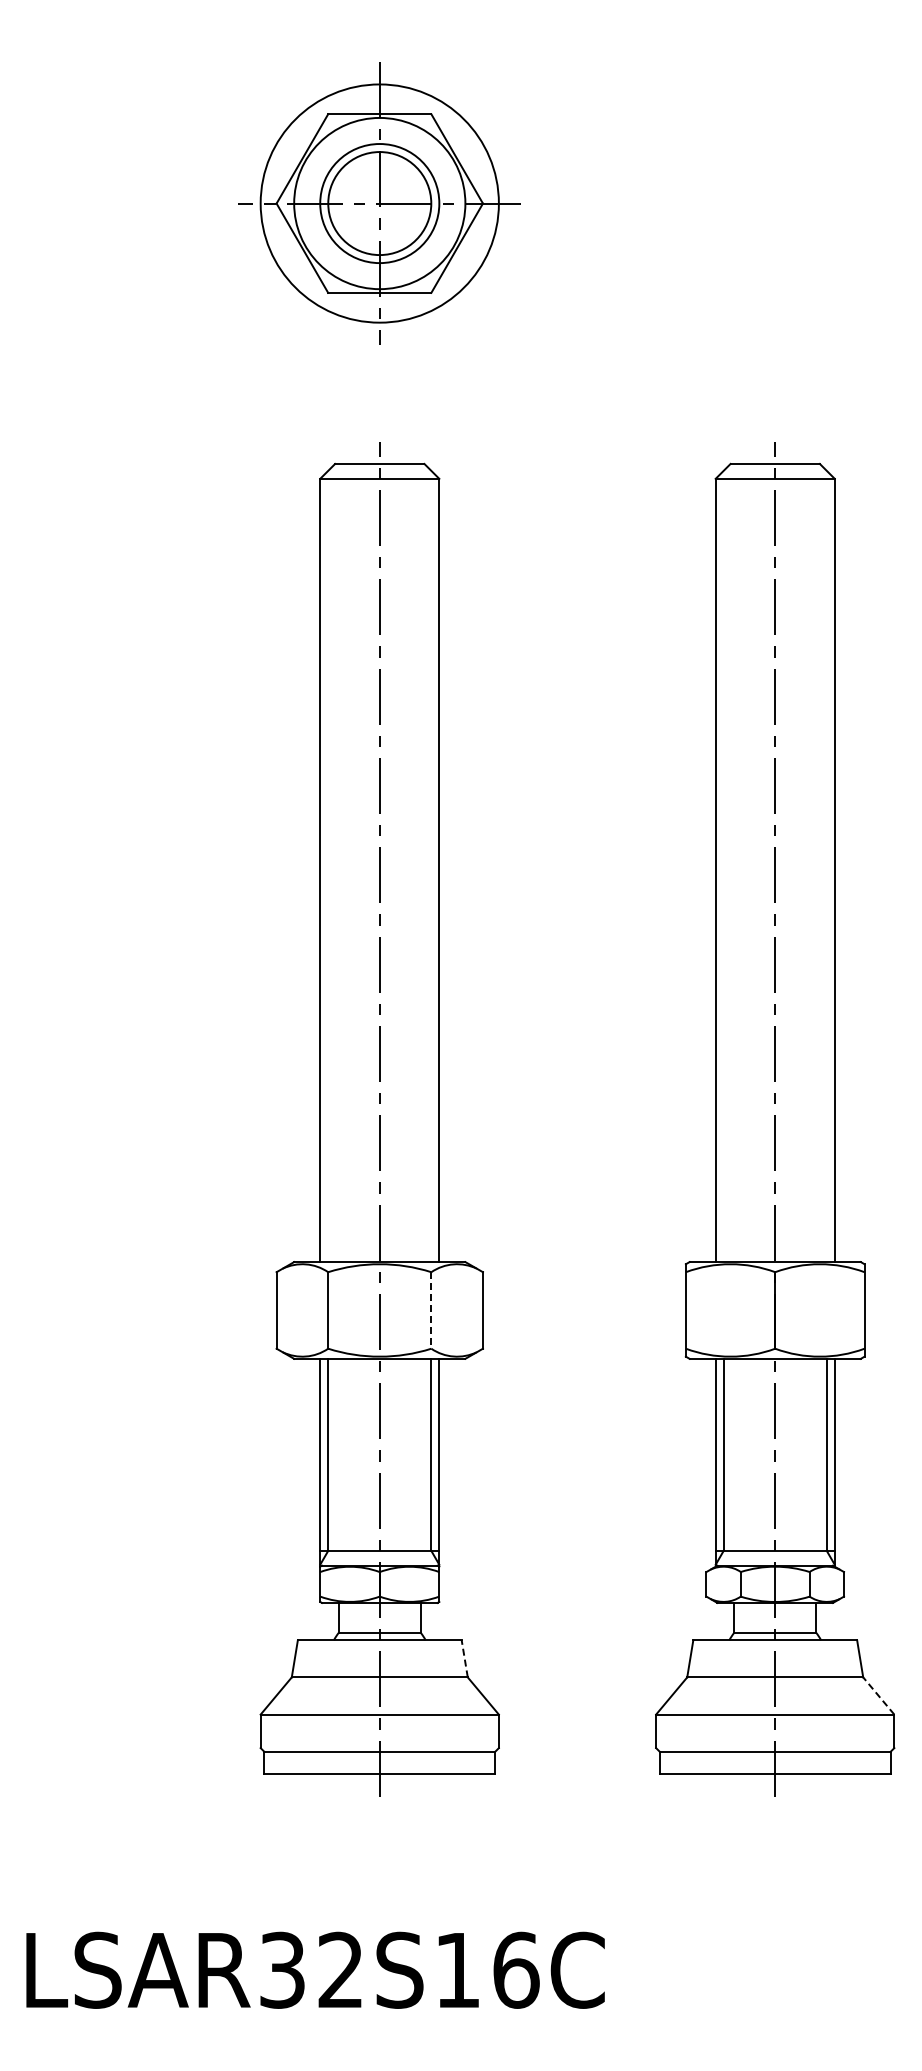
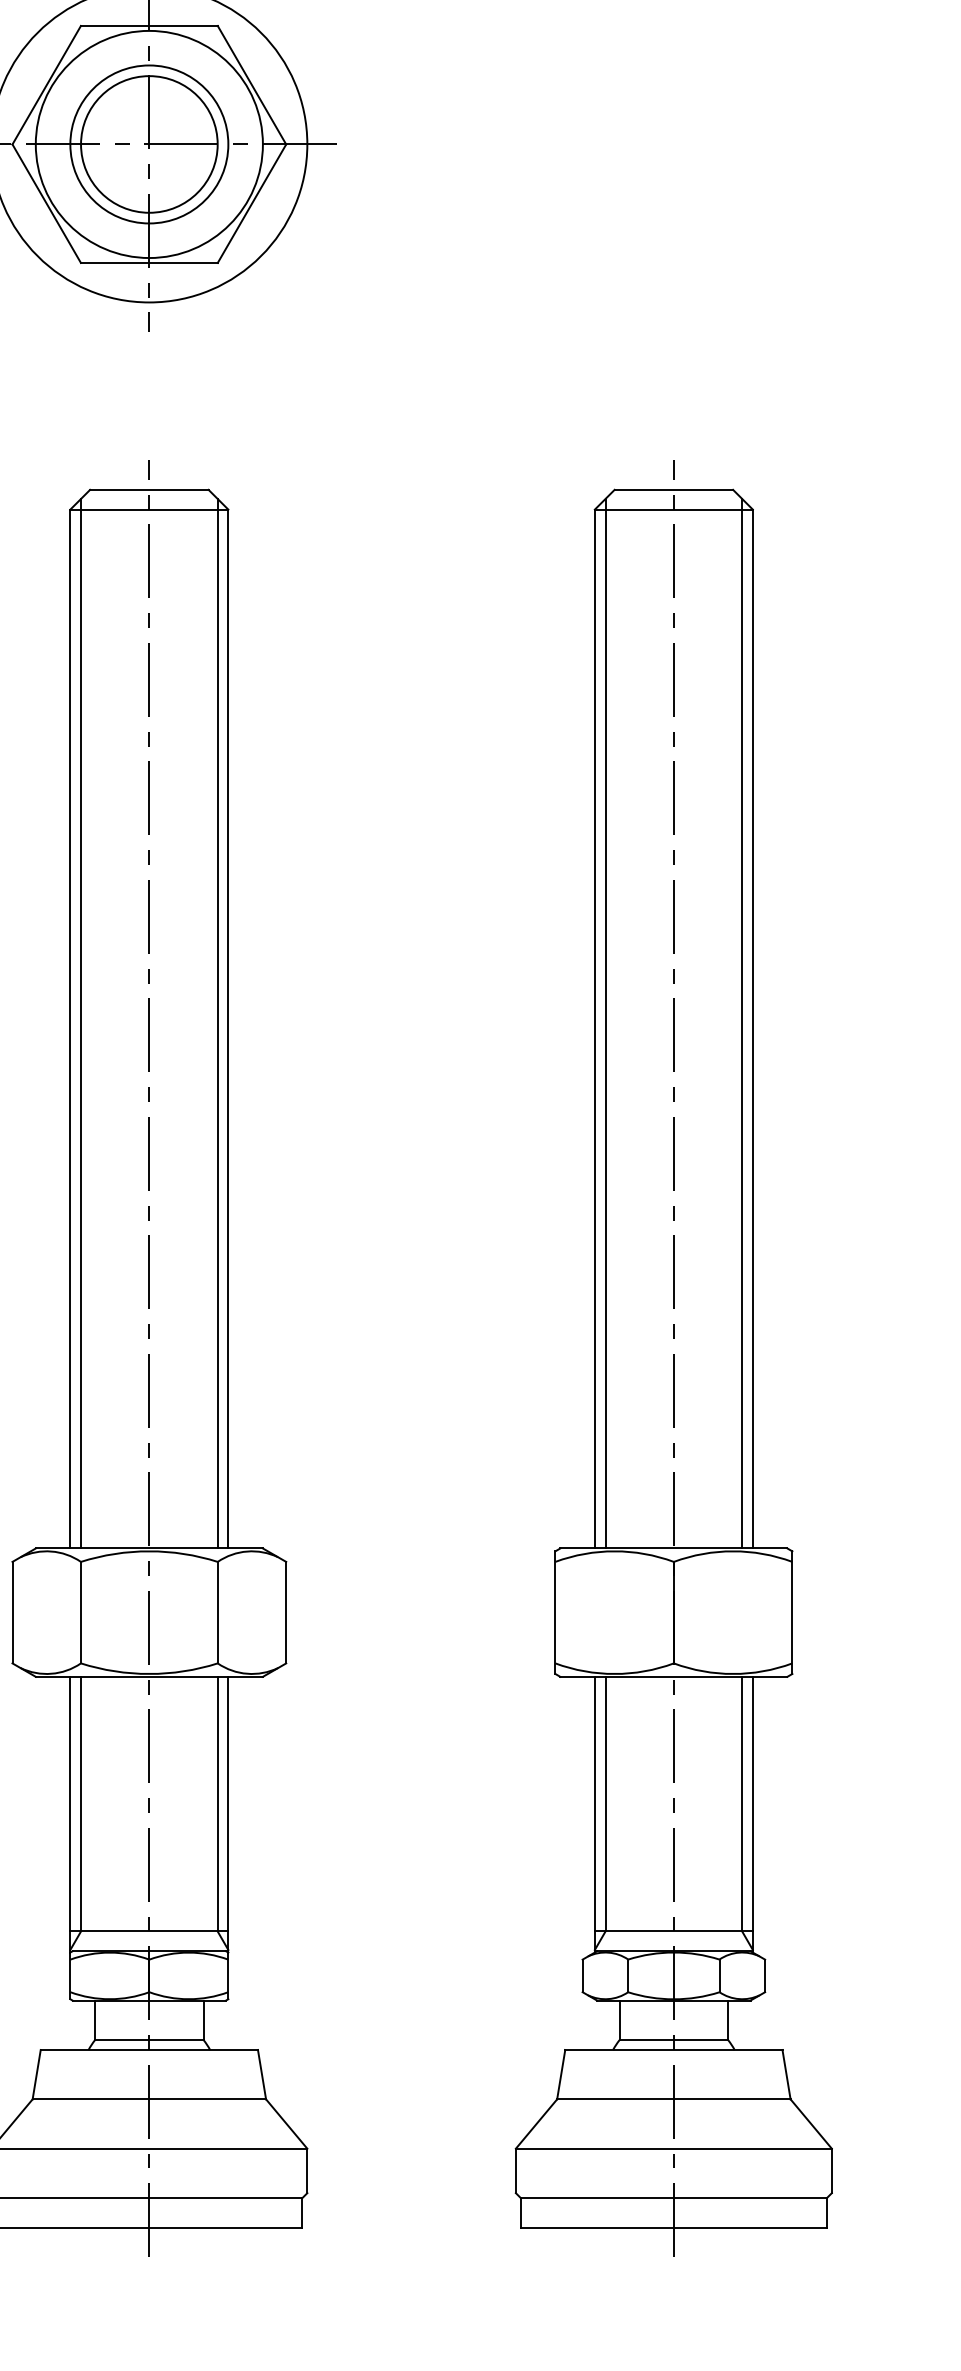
line: (328, 866) -> (81, 1023), added
line: (431, 866) -> (217, 1023), added
line: (723, 866) -> (605, 1023), added
line: (826, 866) -> (741, 1023), added
line: (431, 1310) -> (217, 1612), dashed -> solid
line: (464, 1658) -> (261, 2074), dashed -> solid
line: (878, 1695) -> (810, 2123), dashed -> solid

